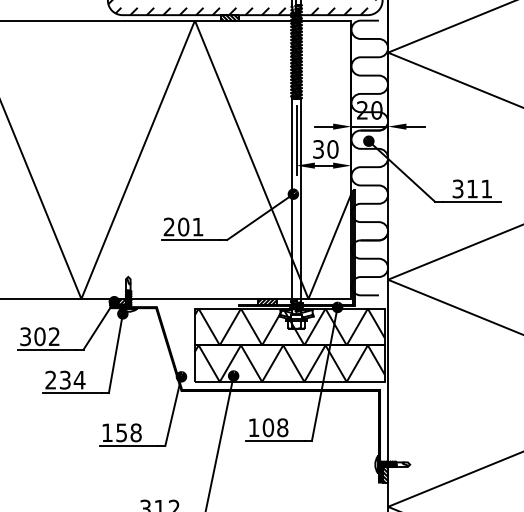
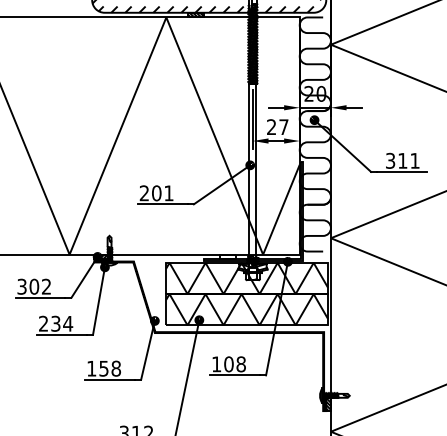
text: (325, 149) -> (277, 127), 30 -> 27
hatch: (267, 301) -> (228, 256), removed

